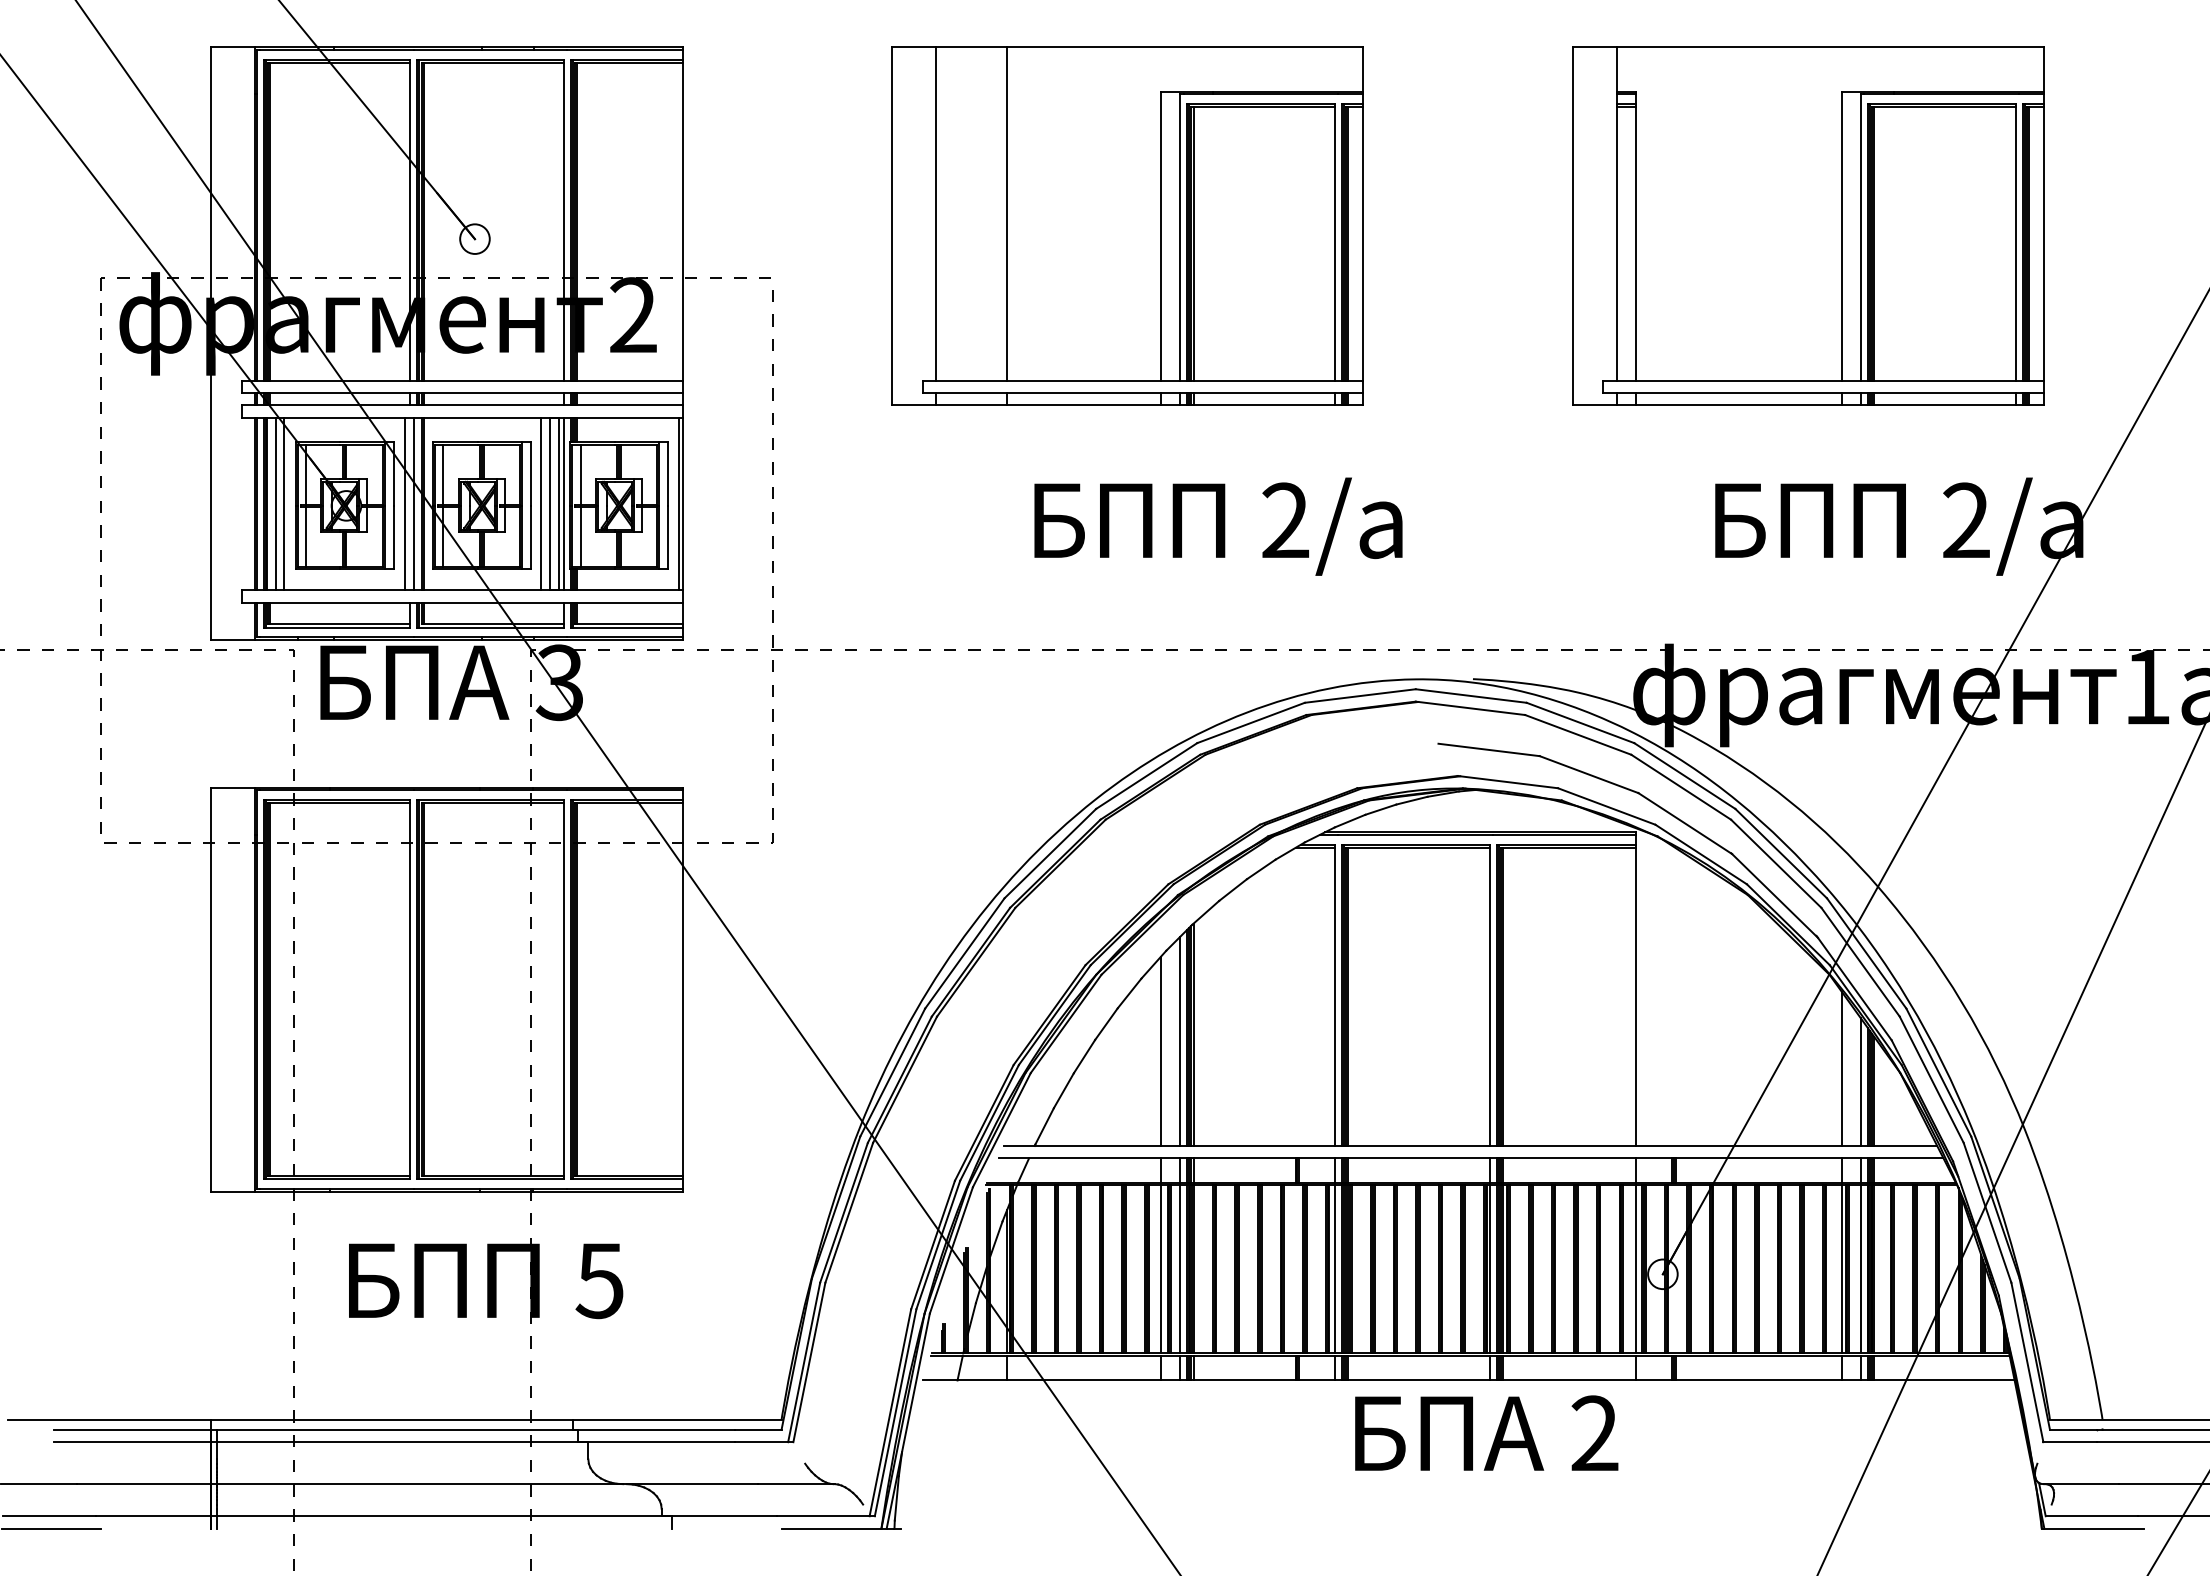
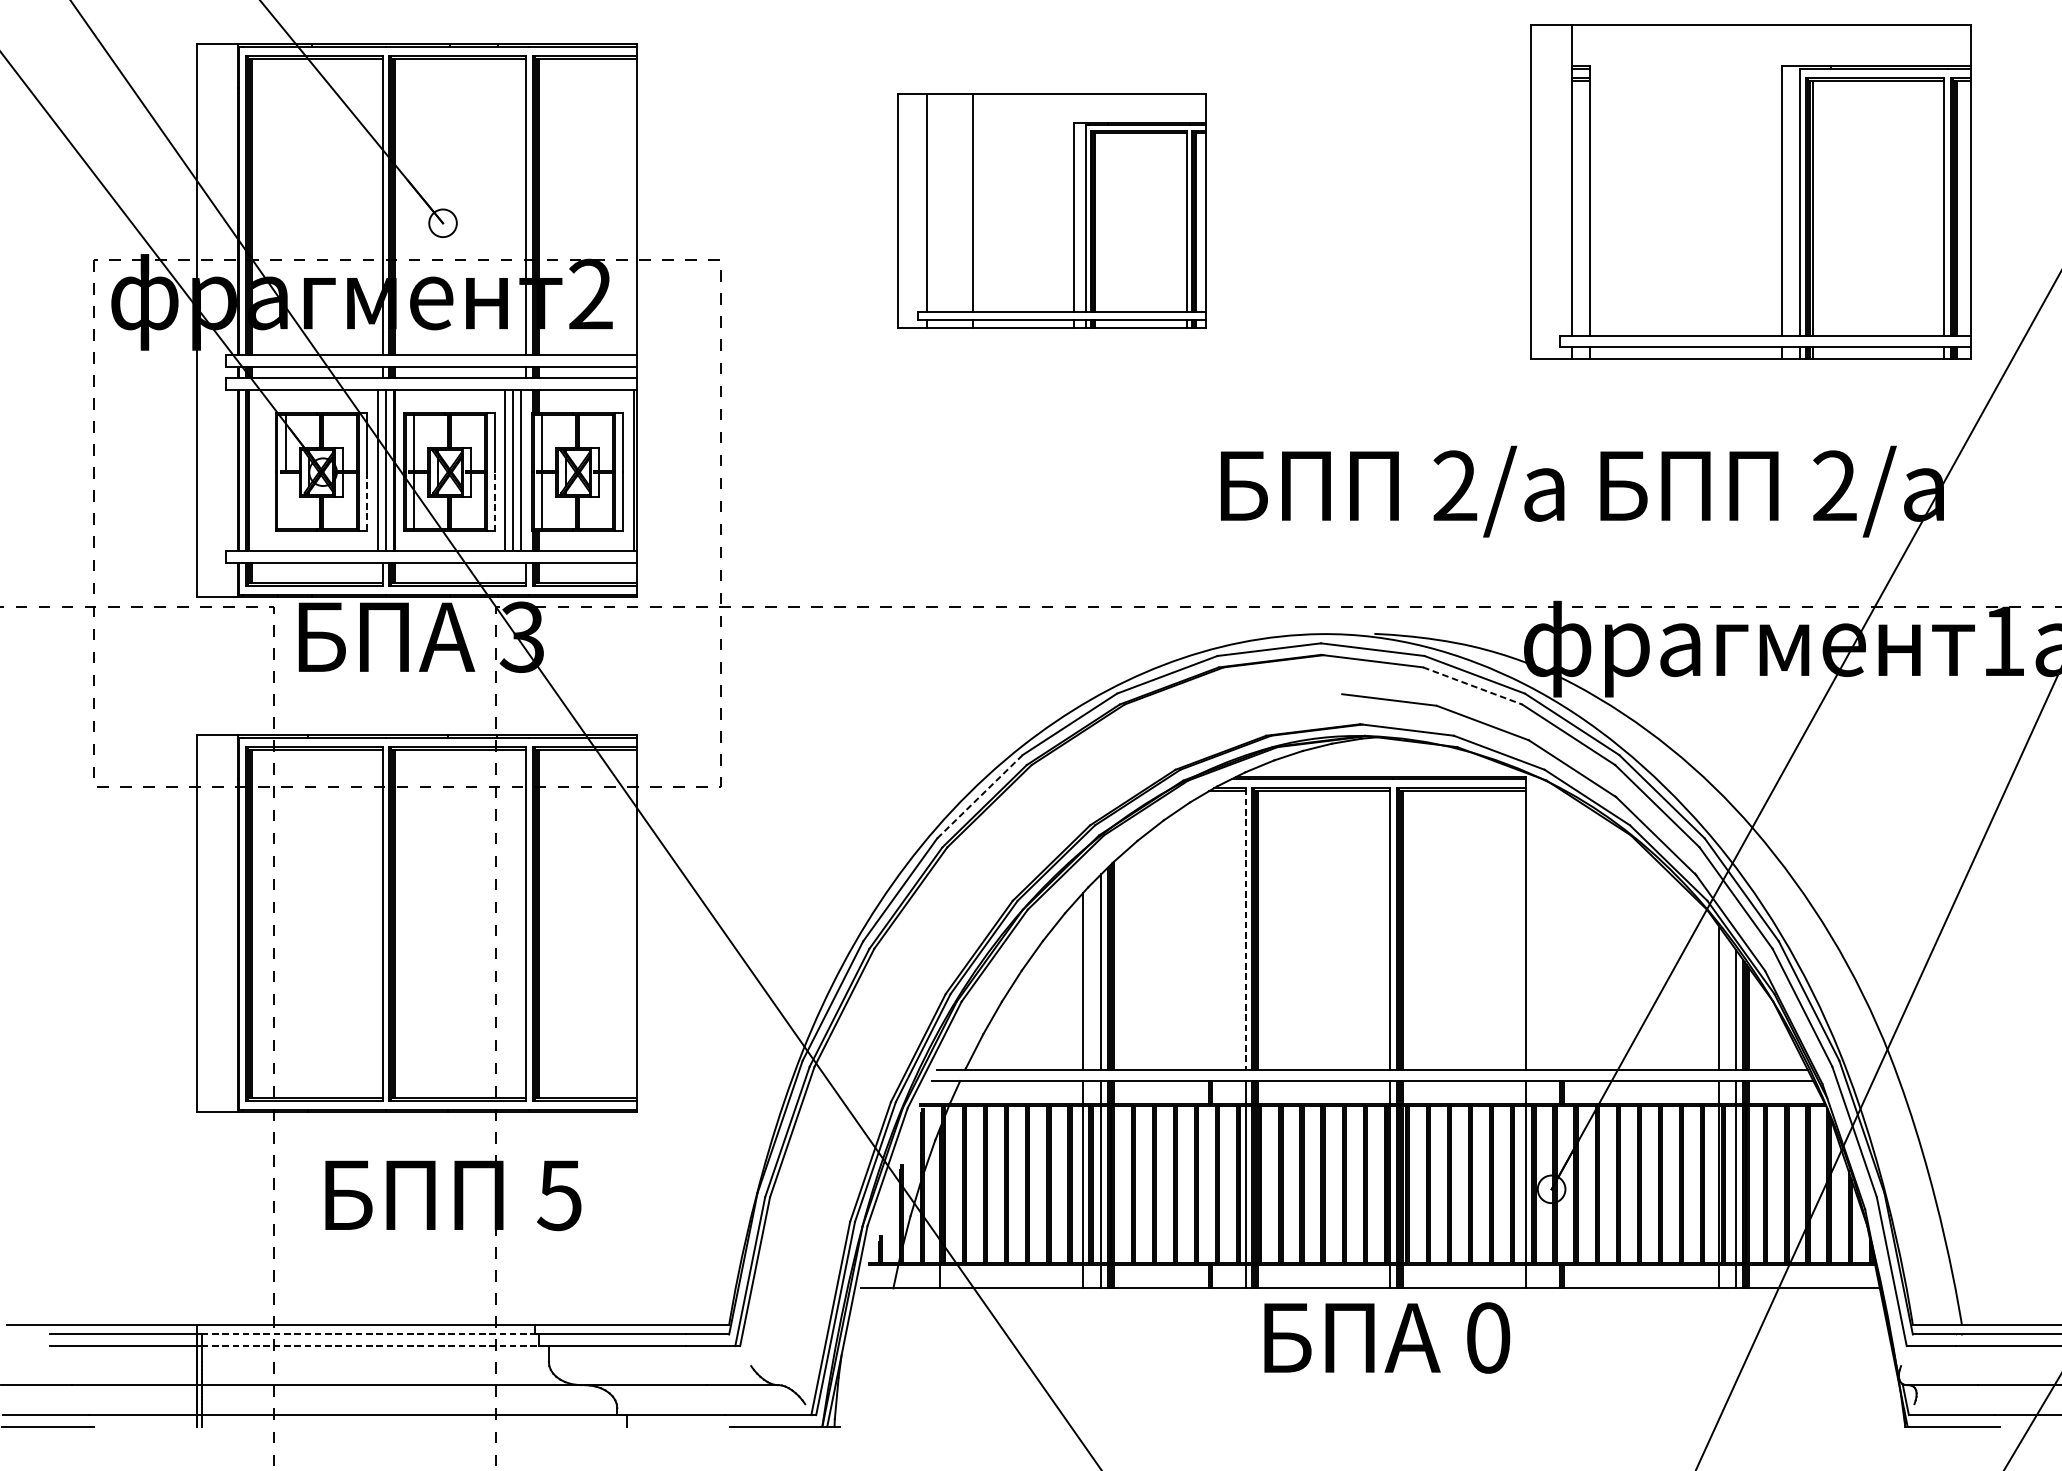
part: (1127, 225) -> (1051, 210), size x0.7
part: (1808, 225) -> (1750, 190), moved
line: (275, 503) -> (256, 470), removed
line: (284, 503) -> (265, 470), removed
line: (563, 503) -> (525, 470), removed
text: (1218, 526) -> (1392, 491), moved
line: (306, 536) -> (285, 500), removed
line: (393, 537) -> (367, 501), solid -> dashed
line: (530, 537) -> (494, 501), solid -> dashed
line: (1578, 734) -> (1472, 685), solid -> dashed
line: (1050, 853) -> (980, 796), solid -> dashed
line: (1334, 995) -> (1245, 929), solid -> dashed
line: (397, 1429) -> (370, 1334), solid -> dashed
text: (1594, 1433) -> (1487, 1337), 2 -> 0
line: (397, 1442) -> (370, 1346), solid -> dashed

